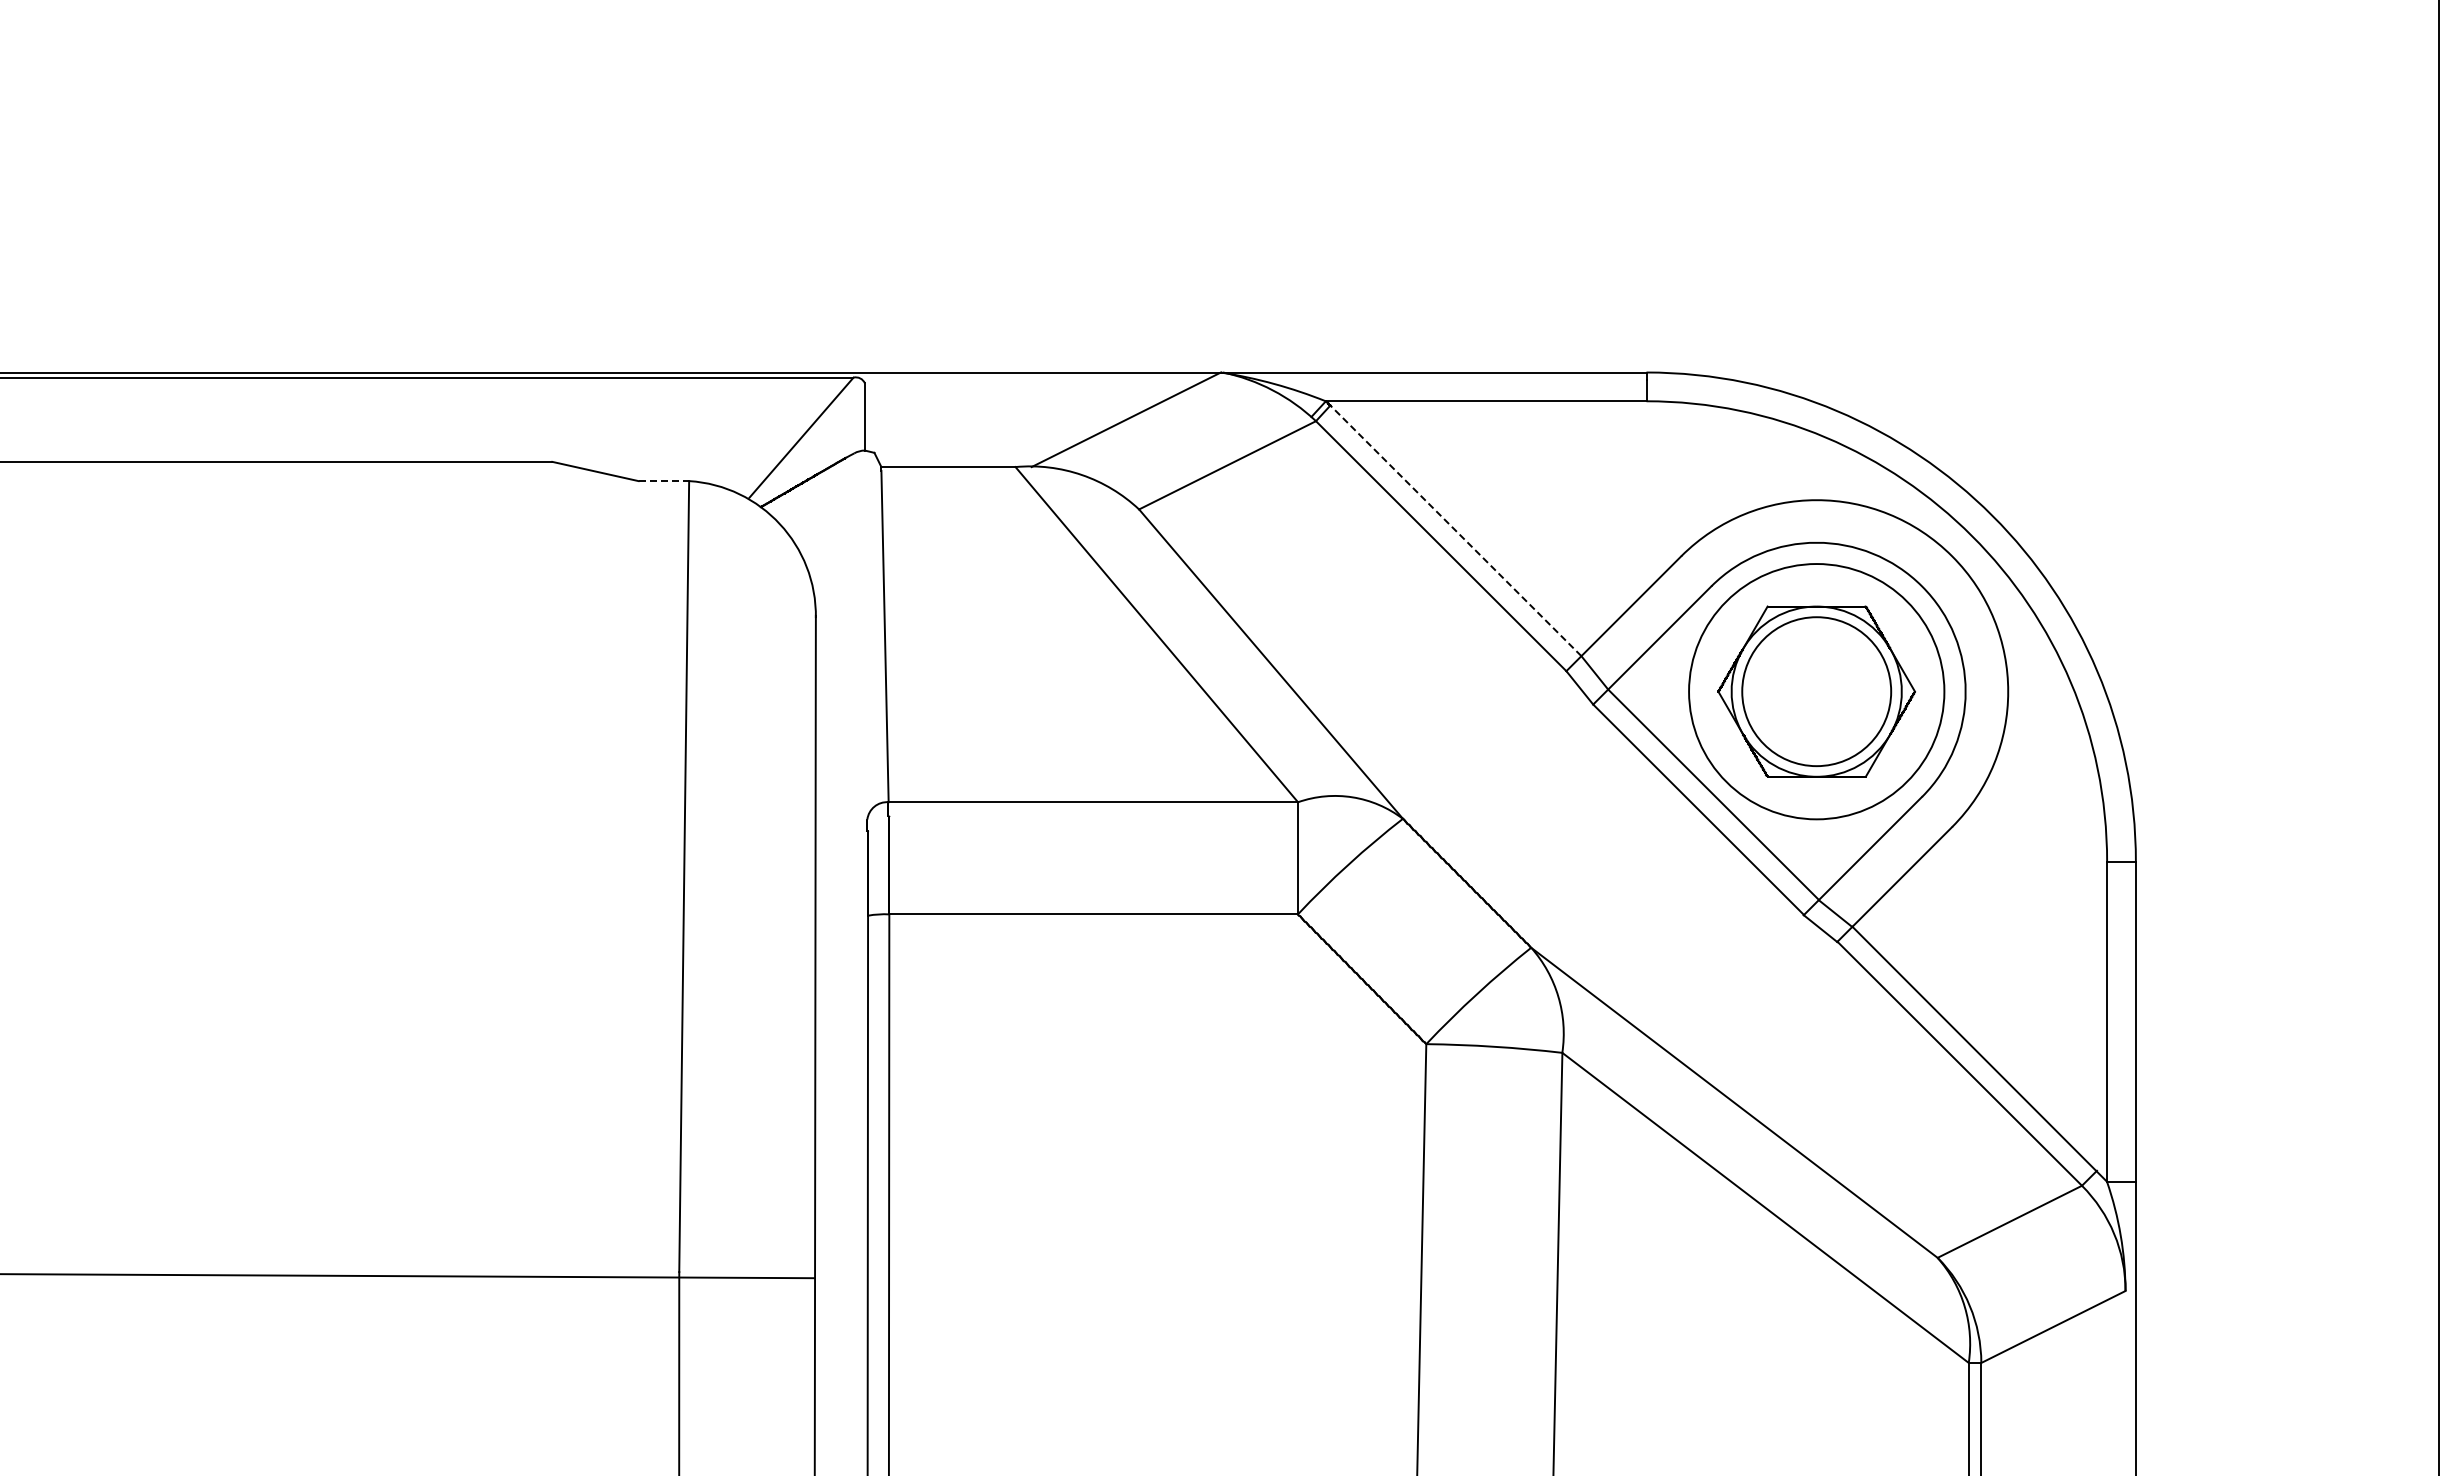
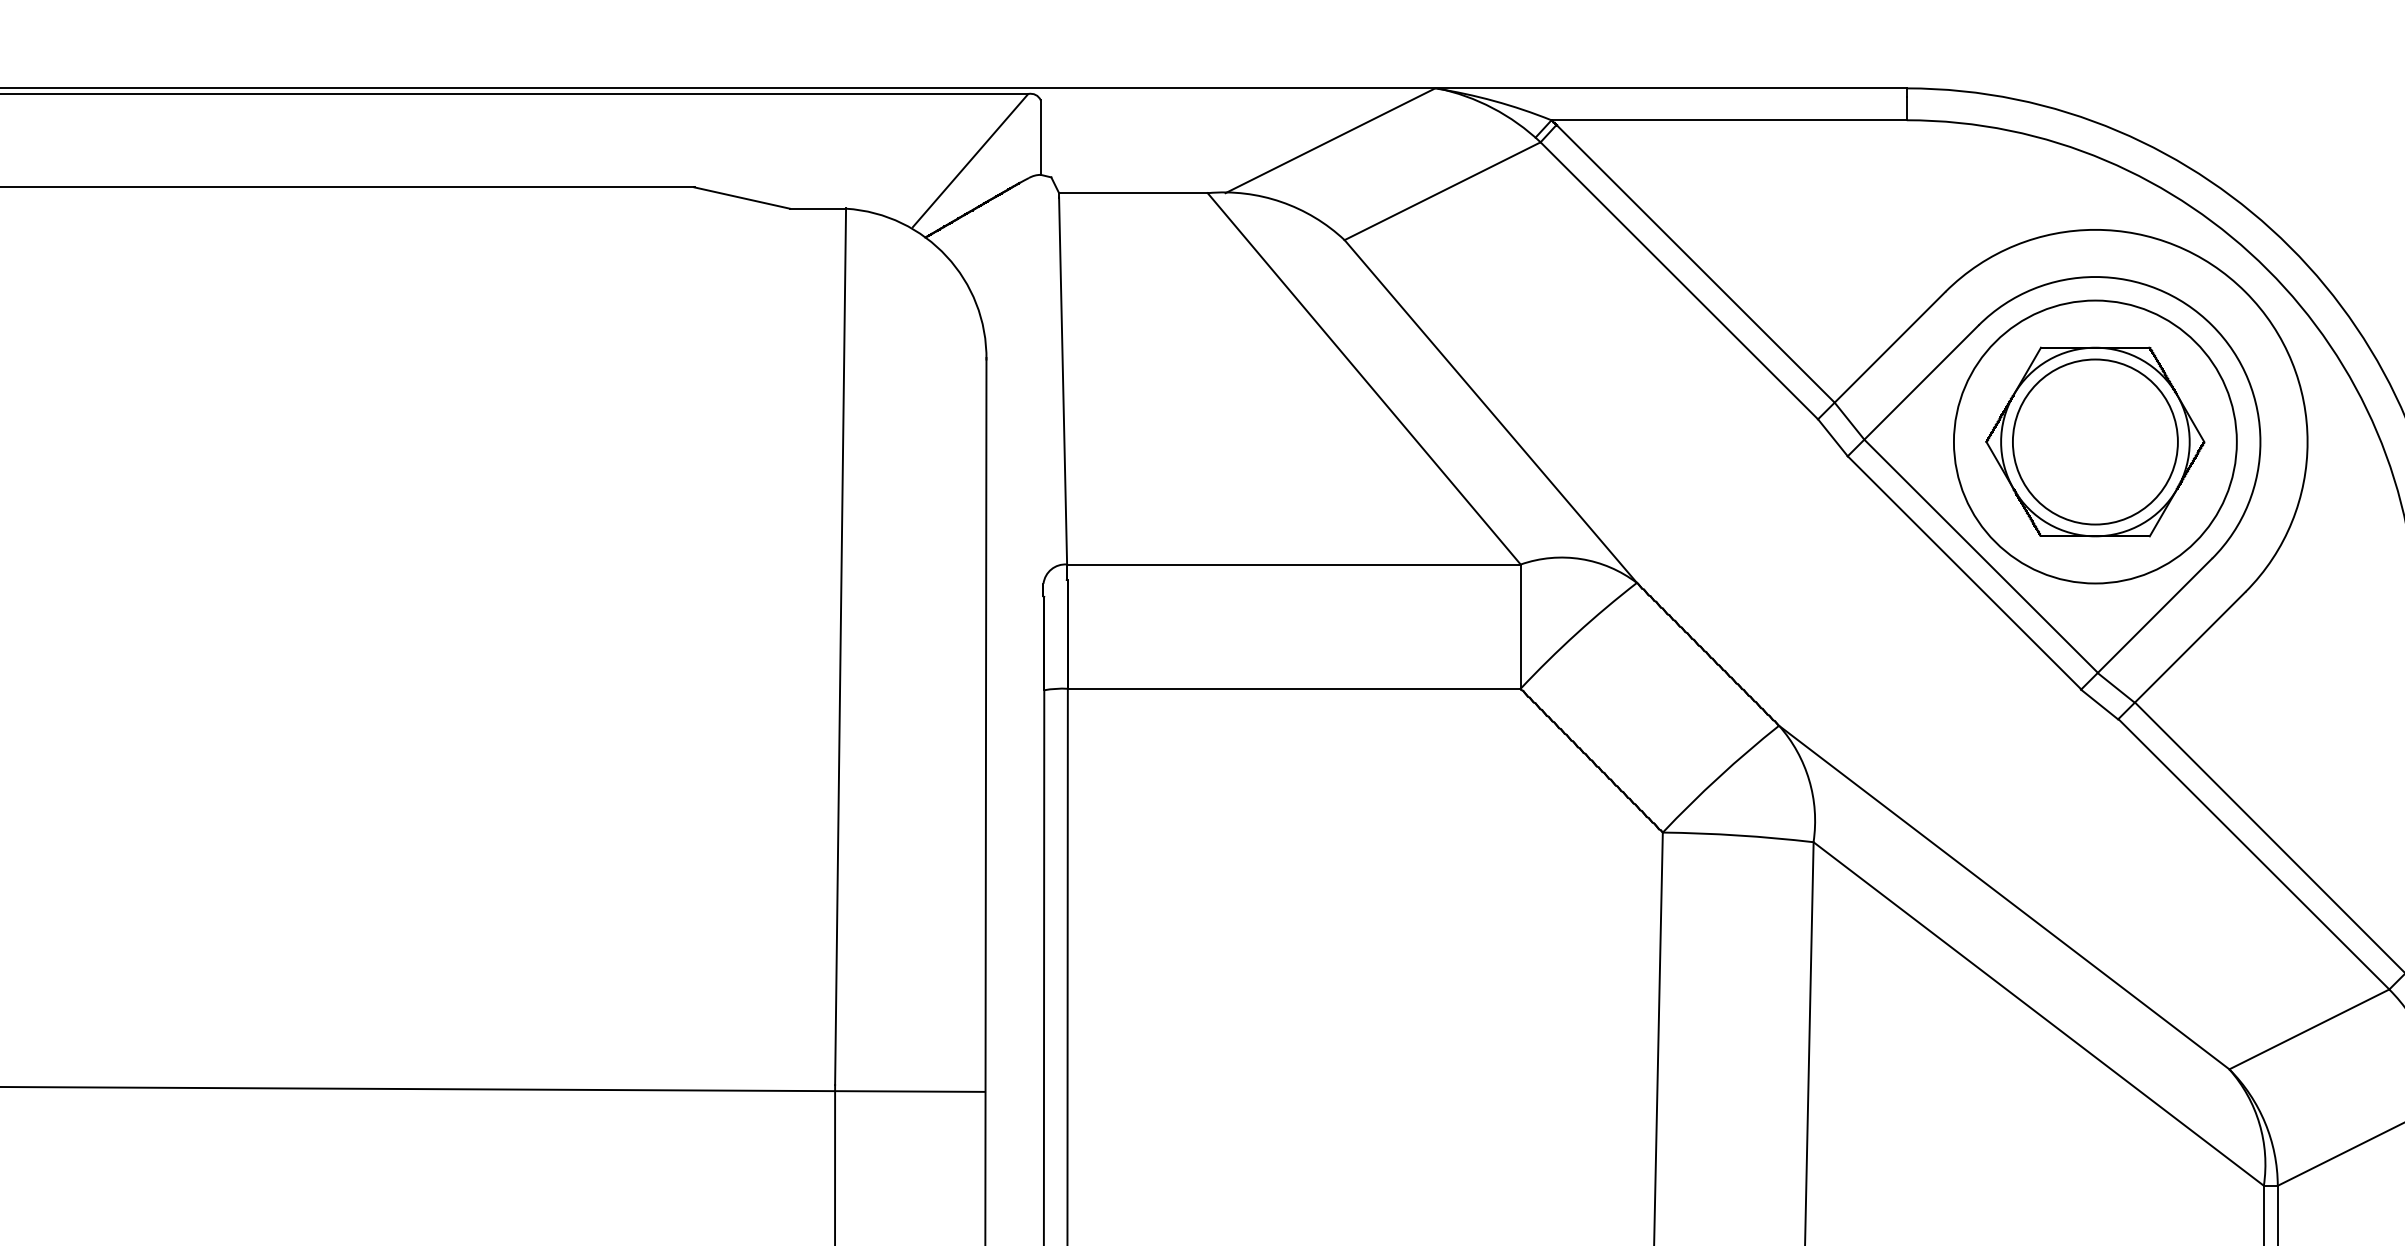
line: (664, 481) -> (818, 209), dashed -> solid
line: (1456, 531) -> (1696, 264), dashed -> solid

